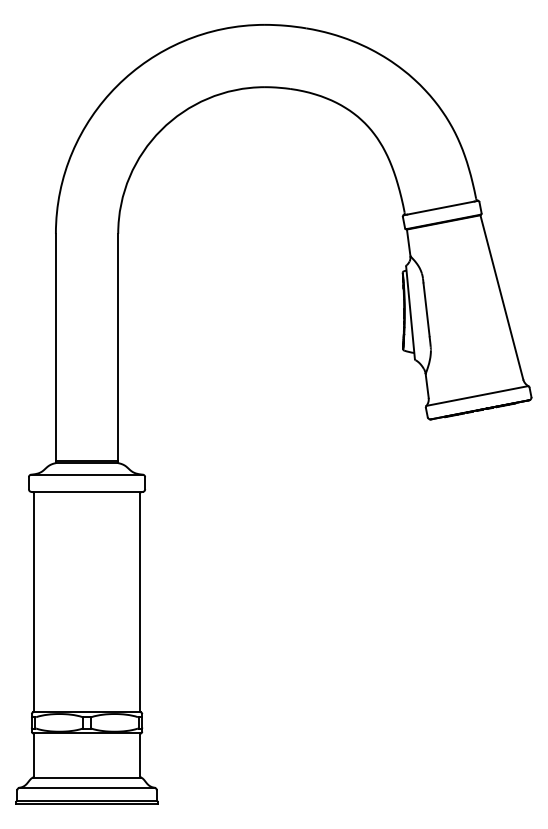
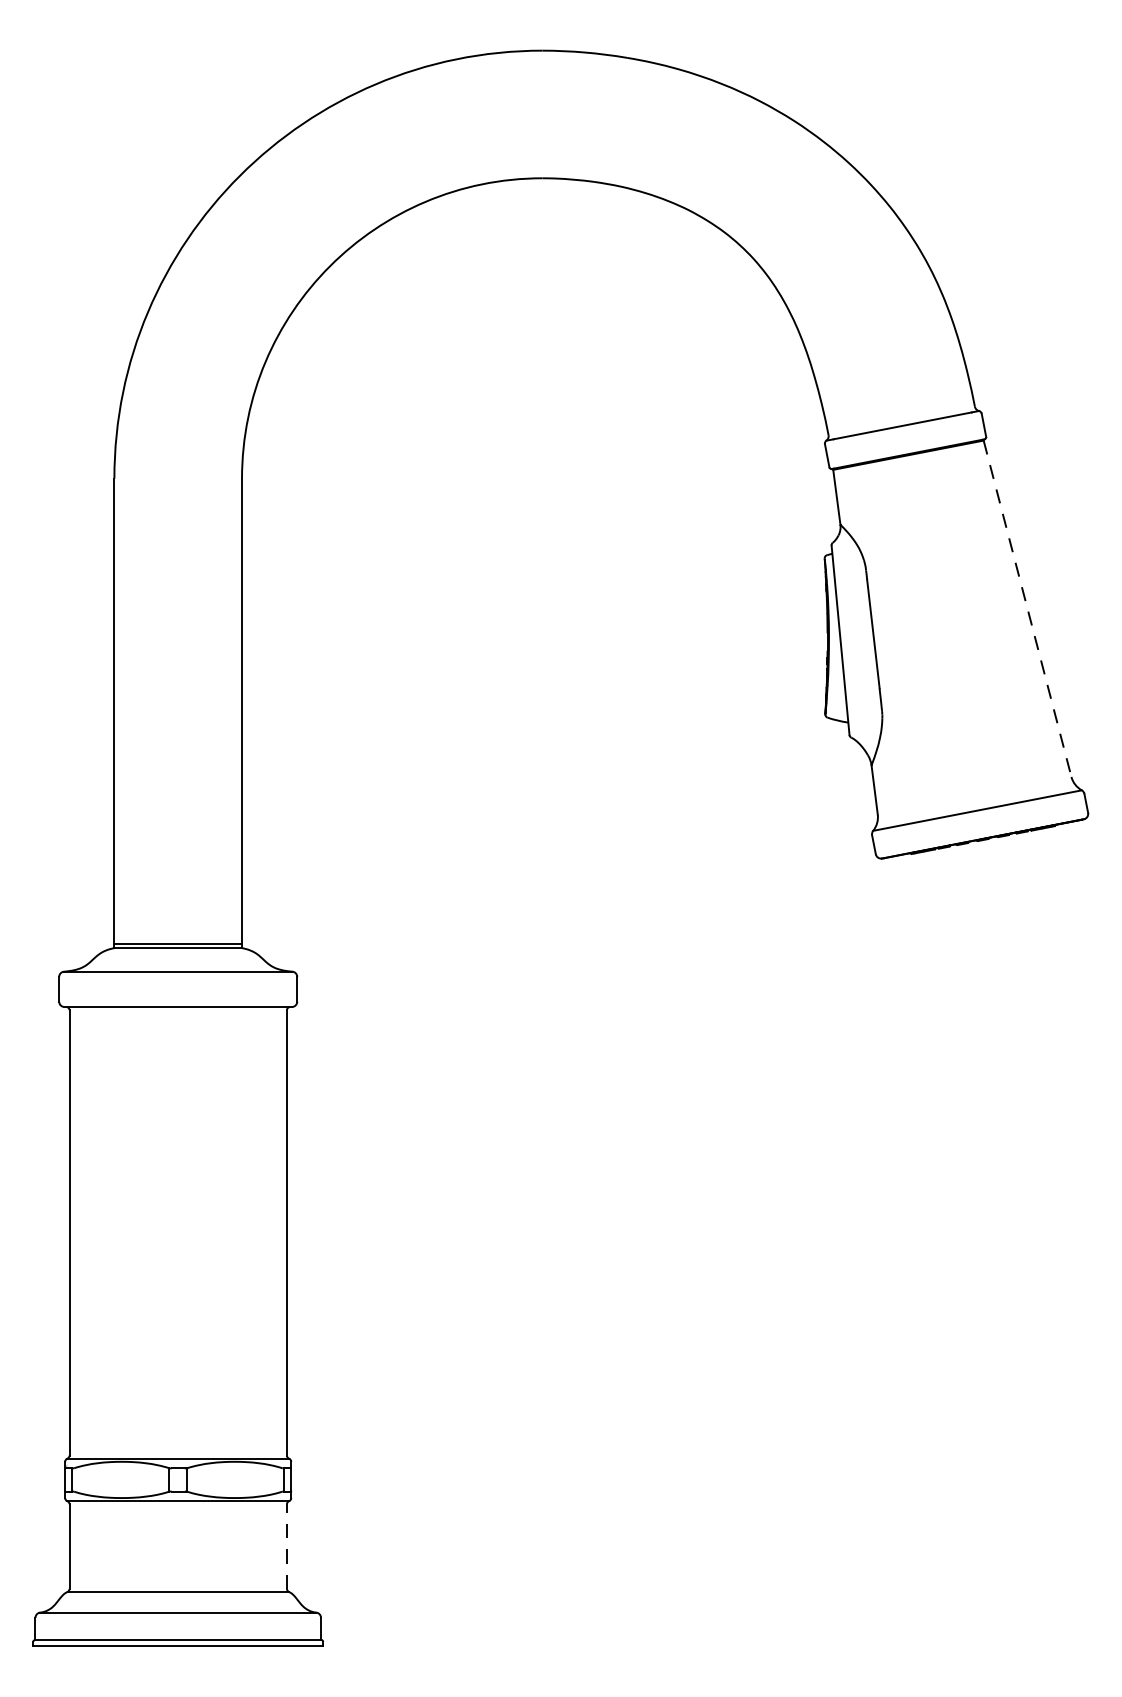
line: (501, 297) -> (1026, 608), solid -> dashed
line: (140, 755) -> (287, 1546), solid -> dashed

